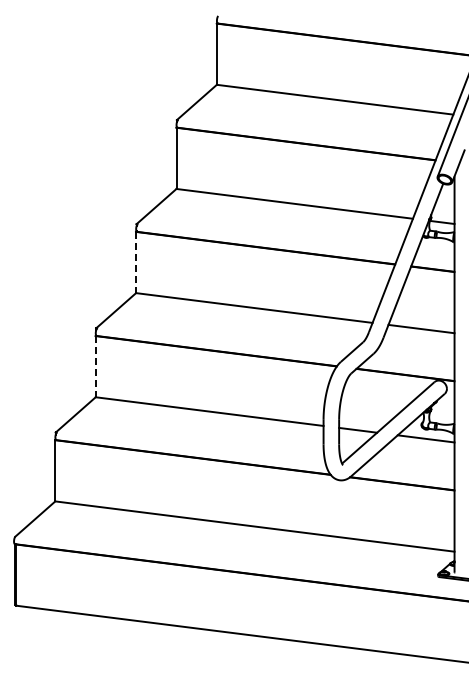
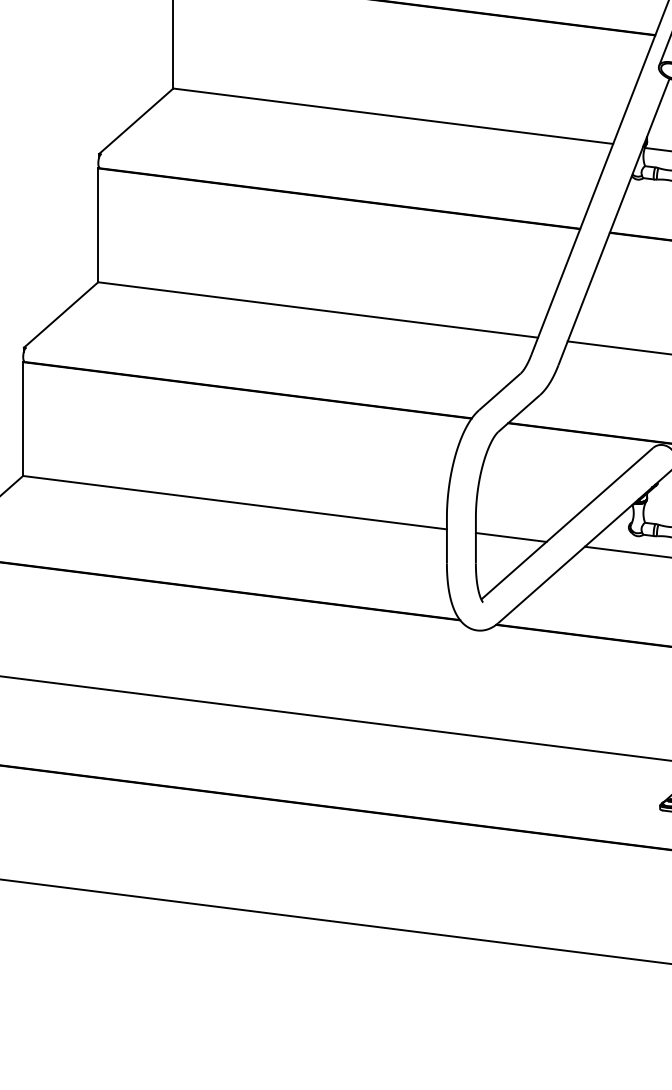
line: (136, 262) -> (98, 225), dashed -> solid
line: (95, 366) -> (22, 418), dashed -> solid

